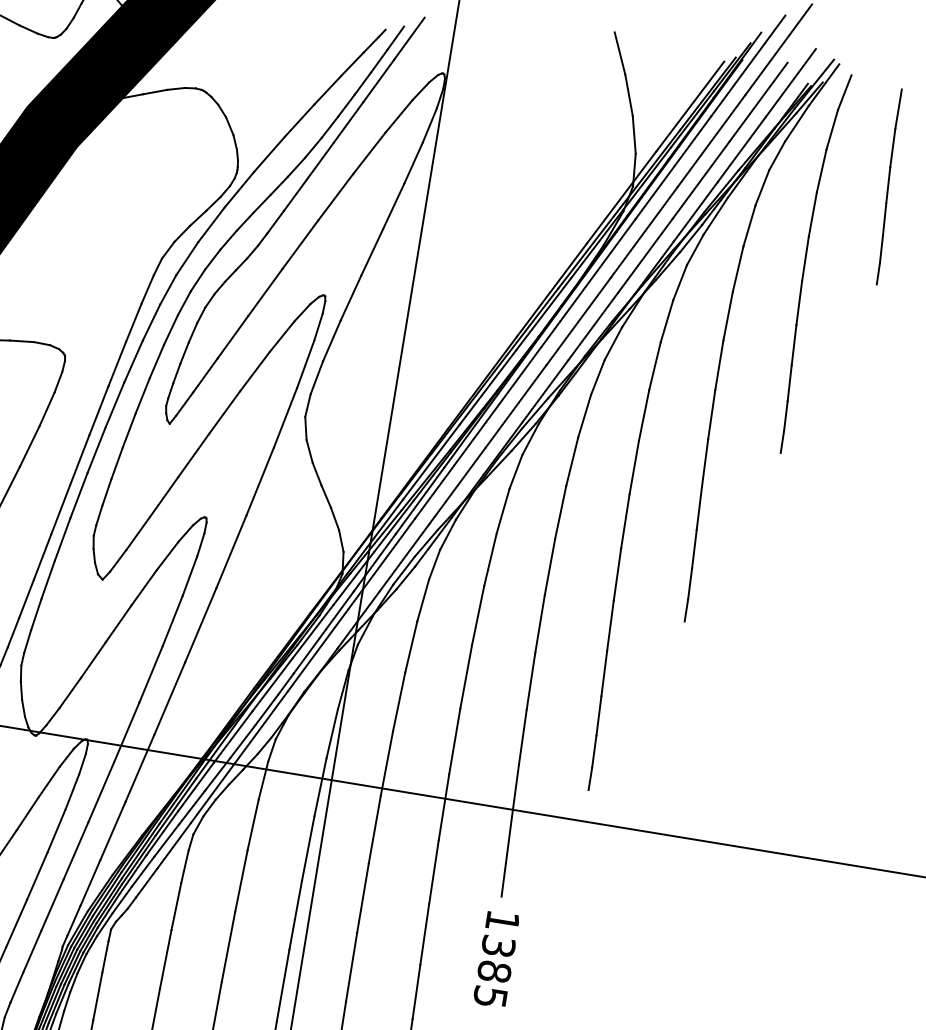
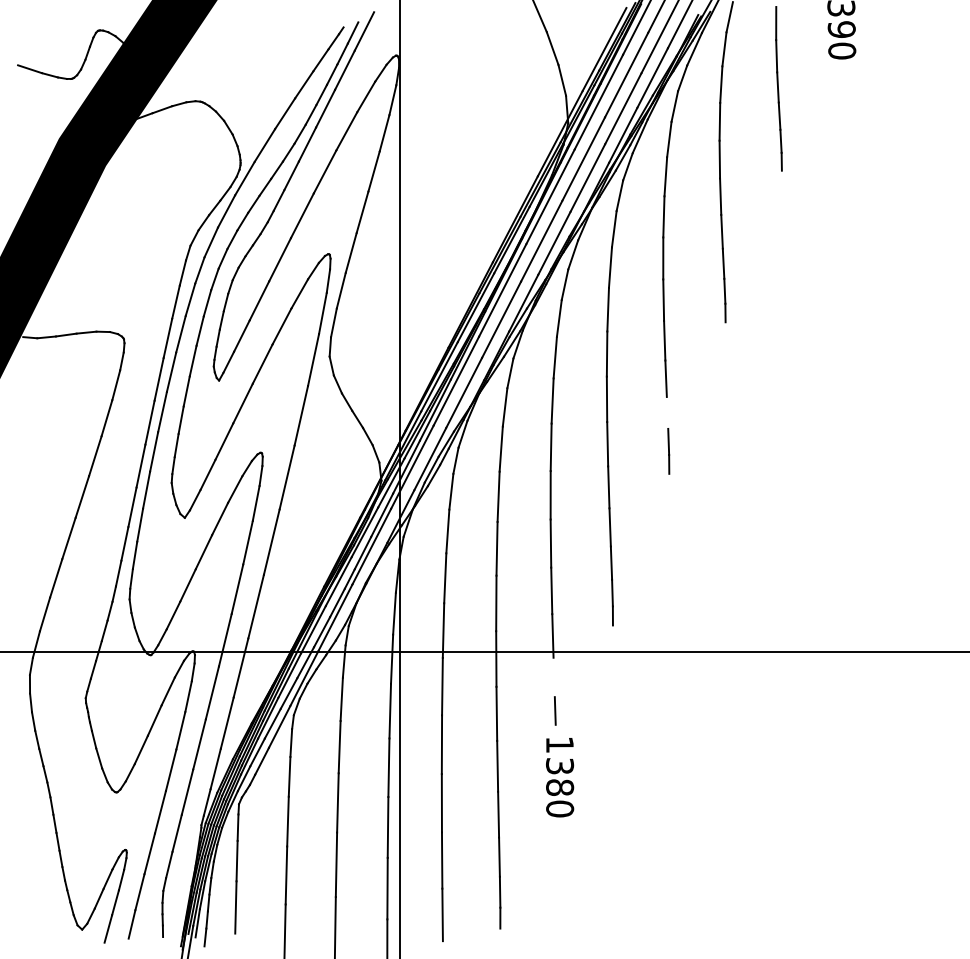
line: (694, 548) -> (667, 412), removed
line: (508, 840) -> (553, 677), removed
text: (490, 996) -> (560, 808), 1385 -> 1380

